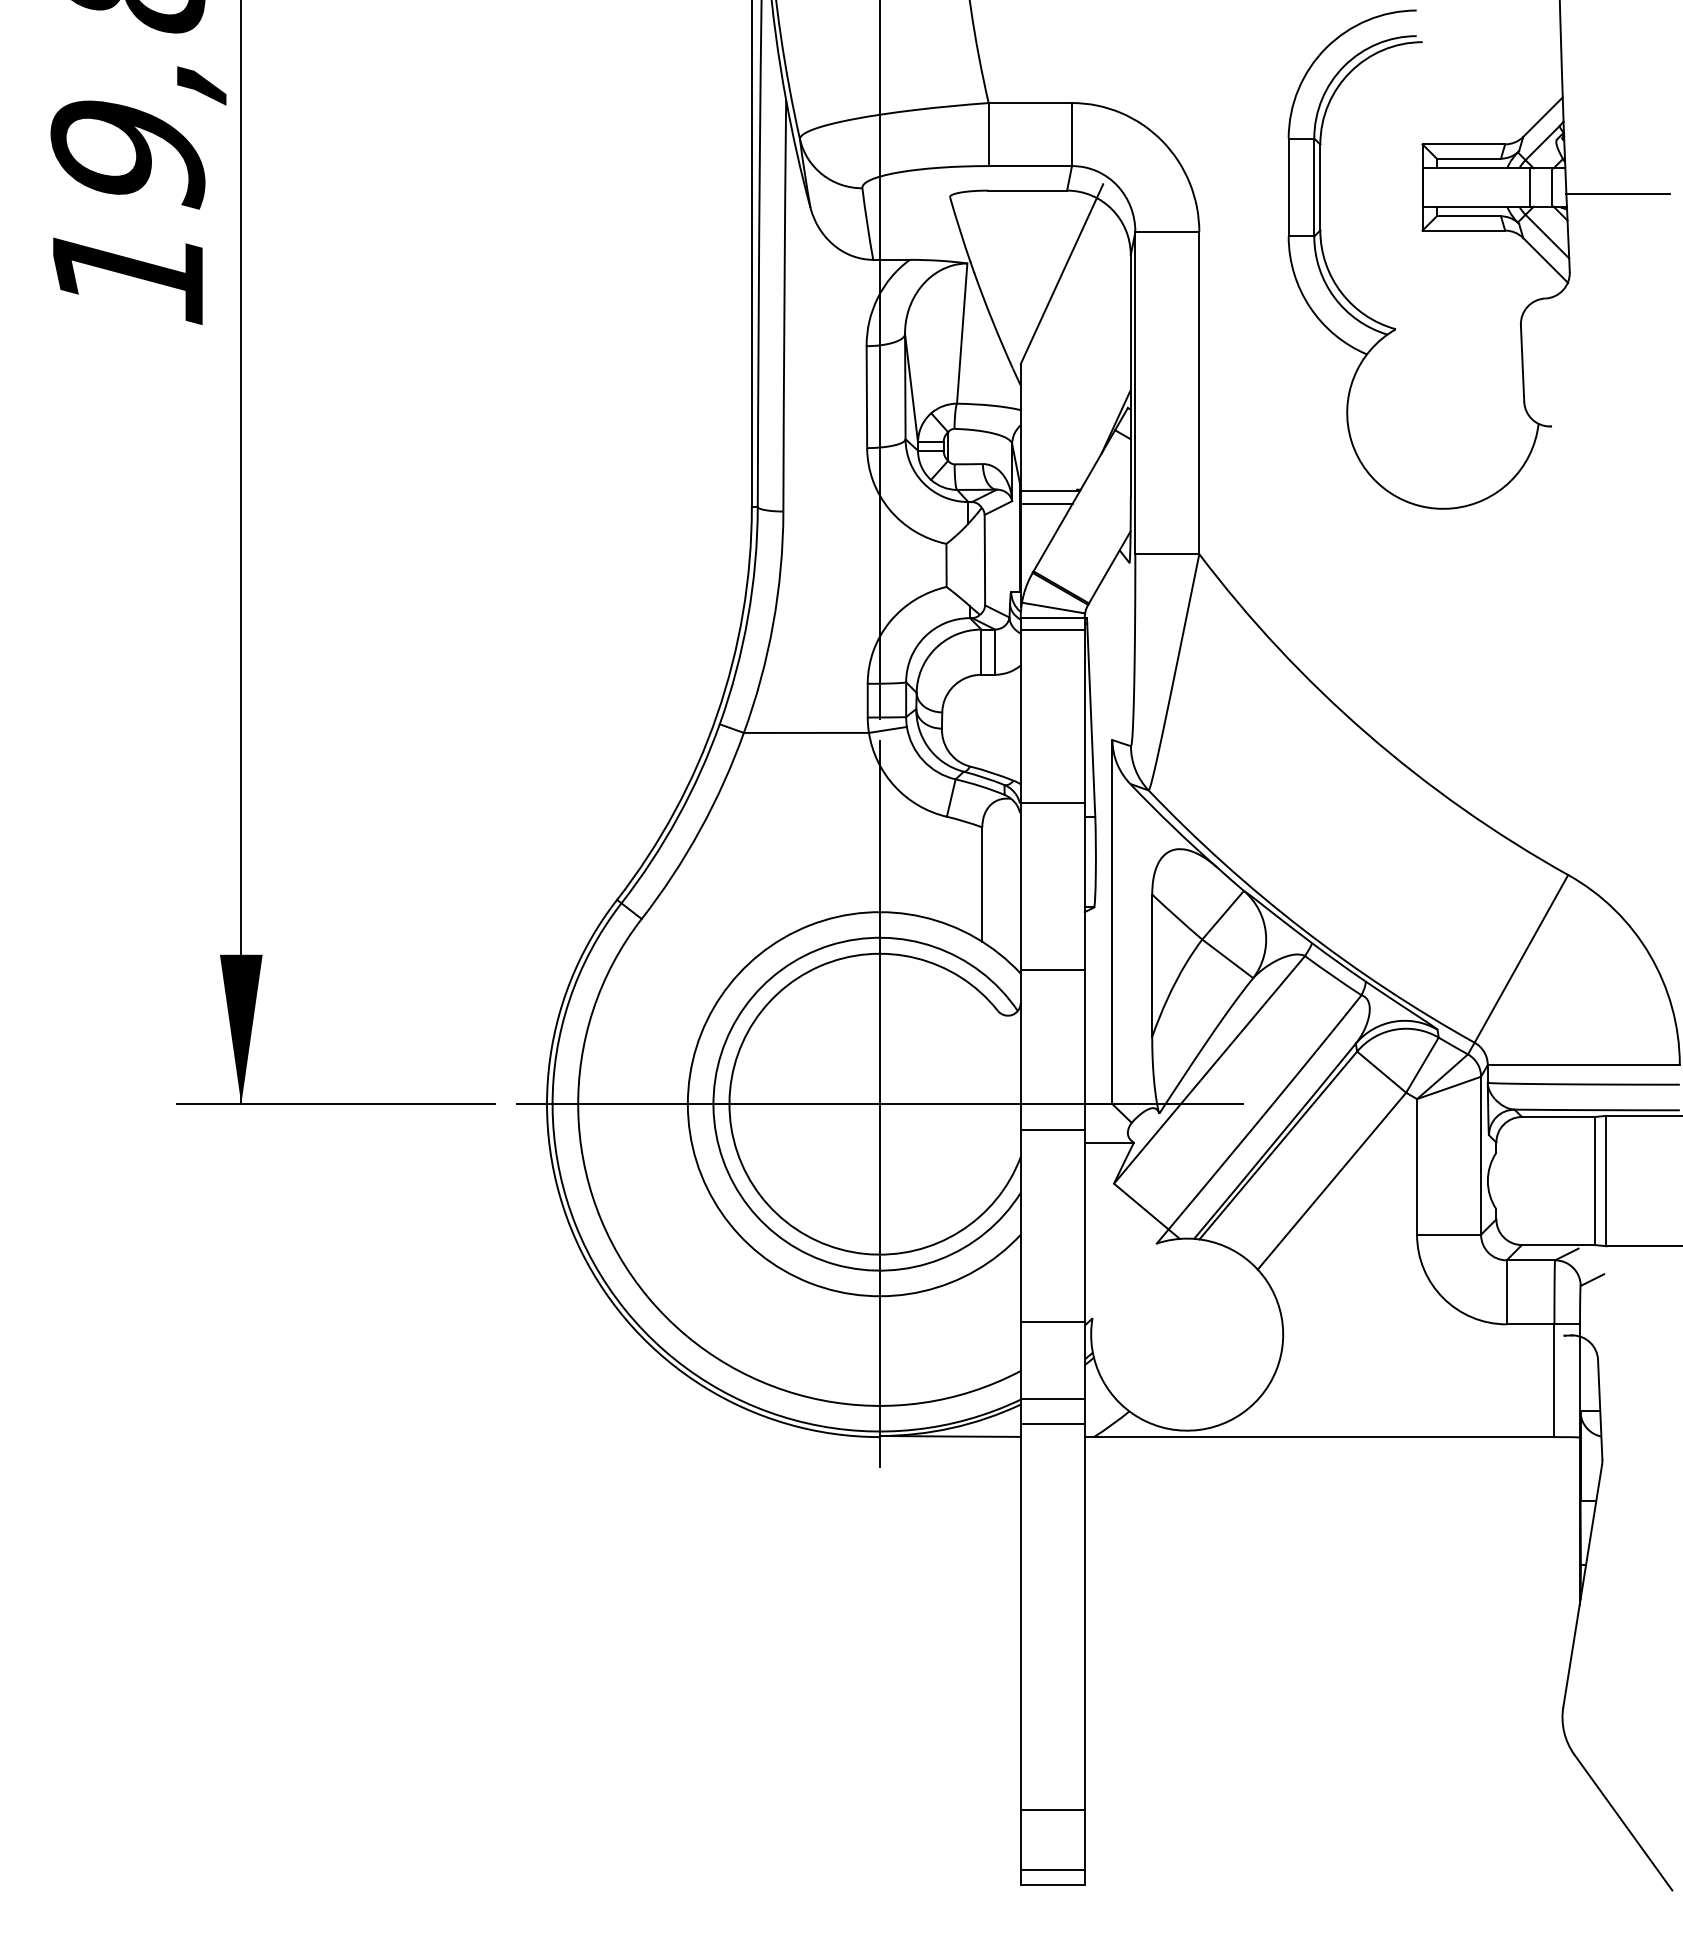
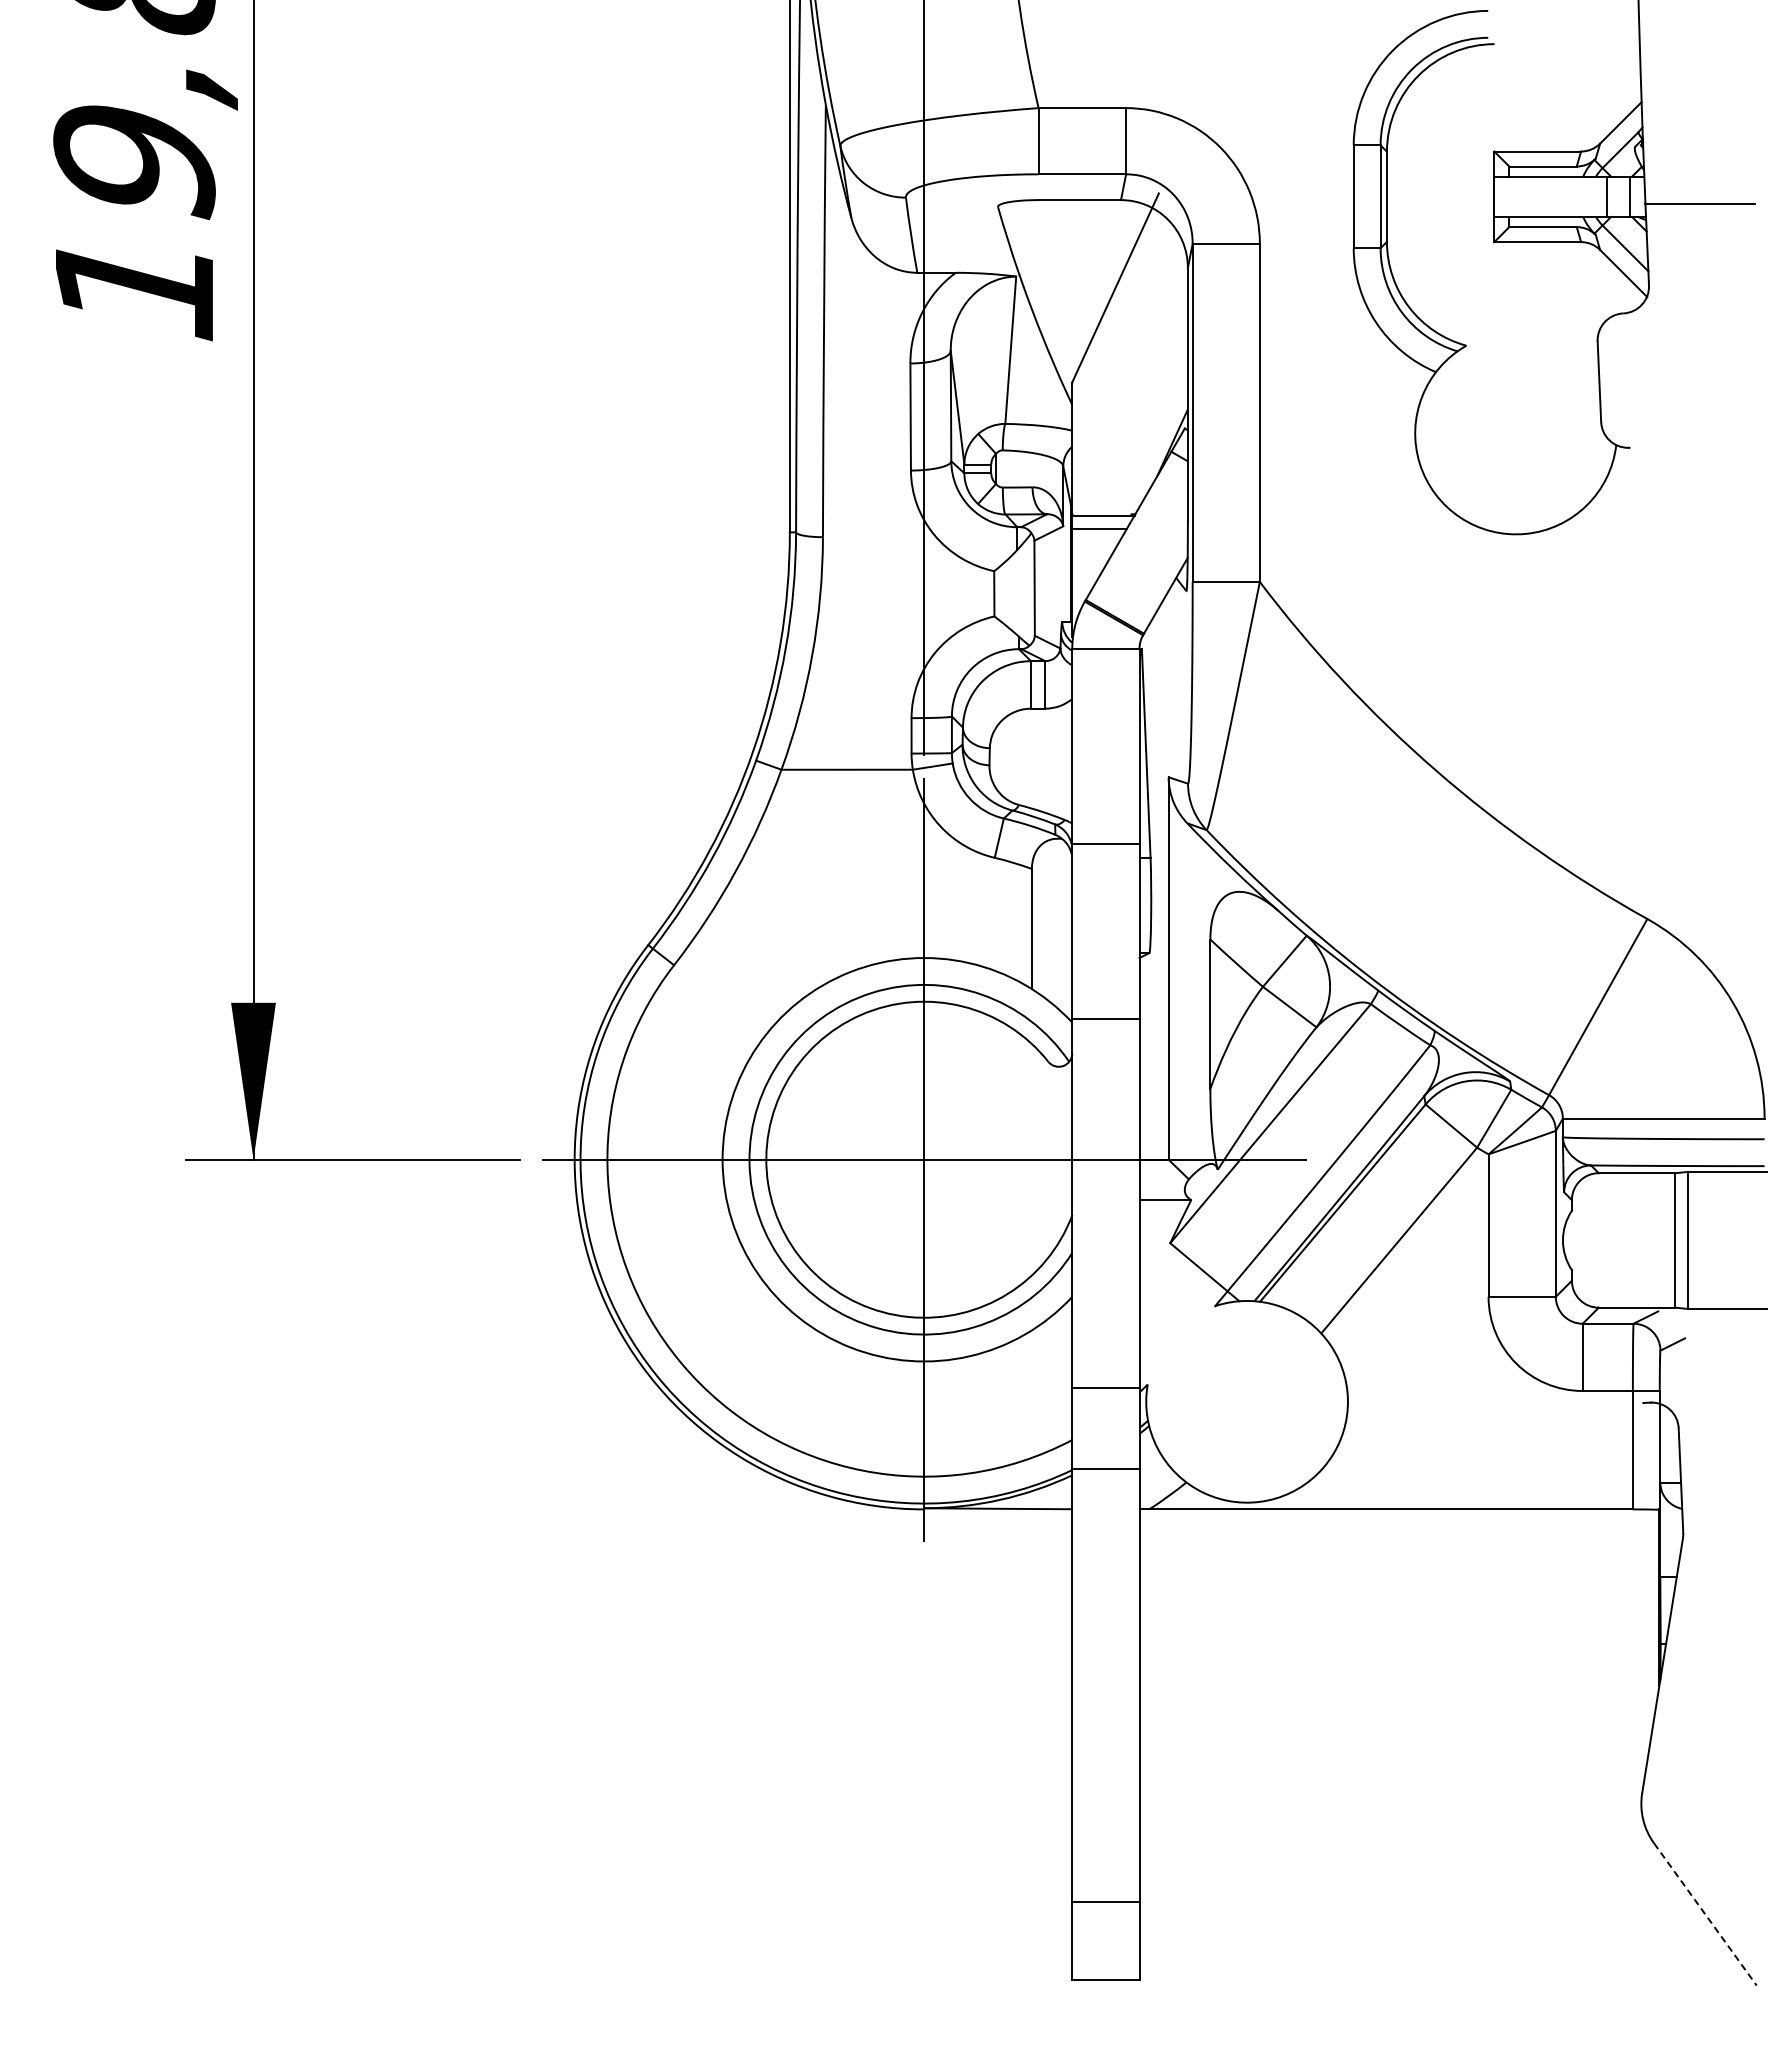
line: (1053, 607) -> (1106, 638), removed
line: (1052, 630) -> (1105, 662), removed
line: (1052, 1129) -> (1105, 1186), removed
line: (1052, 1423) -> (1105, 1495), removed
line: (1623, 1822) -> (1705, 1914), solid -> dashed
line: (1052, 1870) -> (1105, 1964), removed

